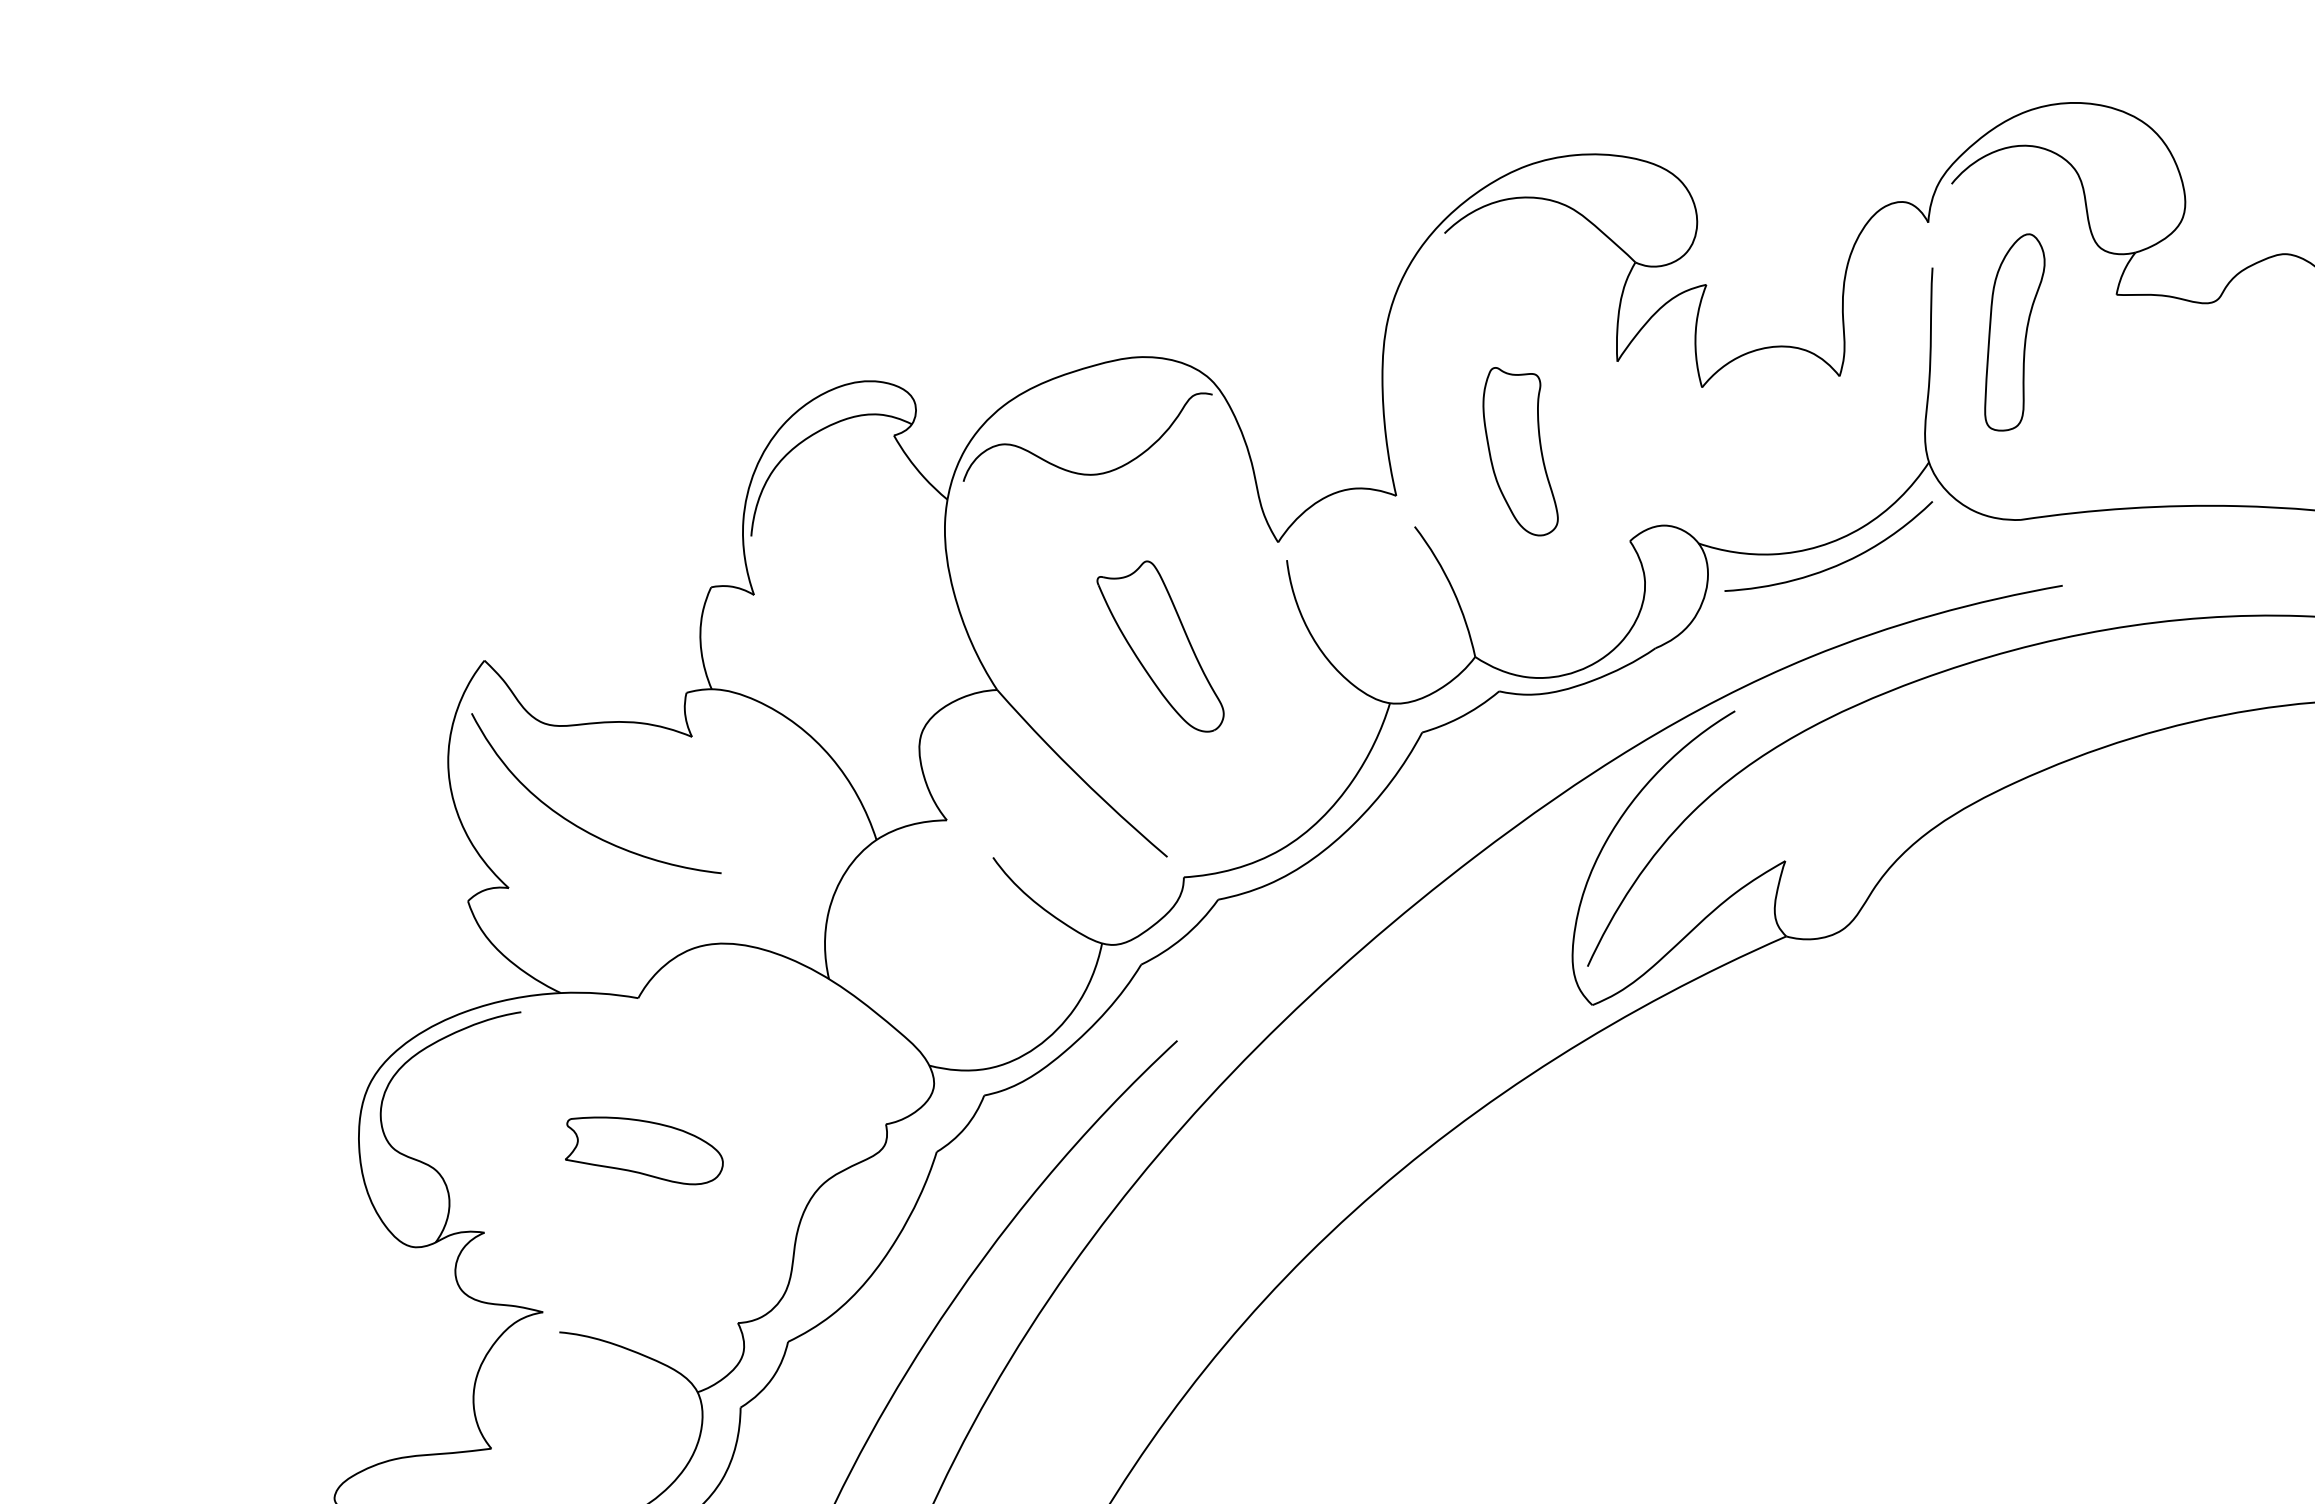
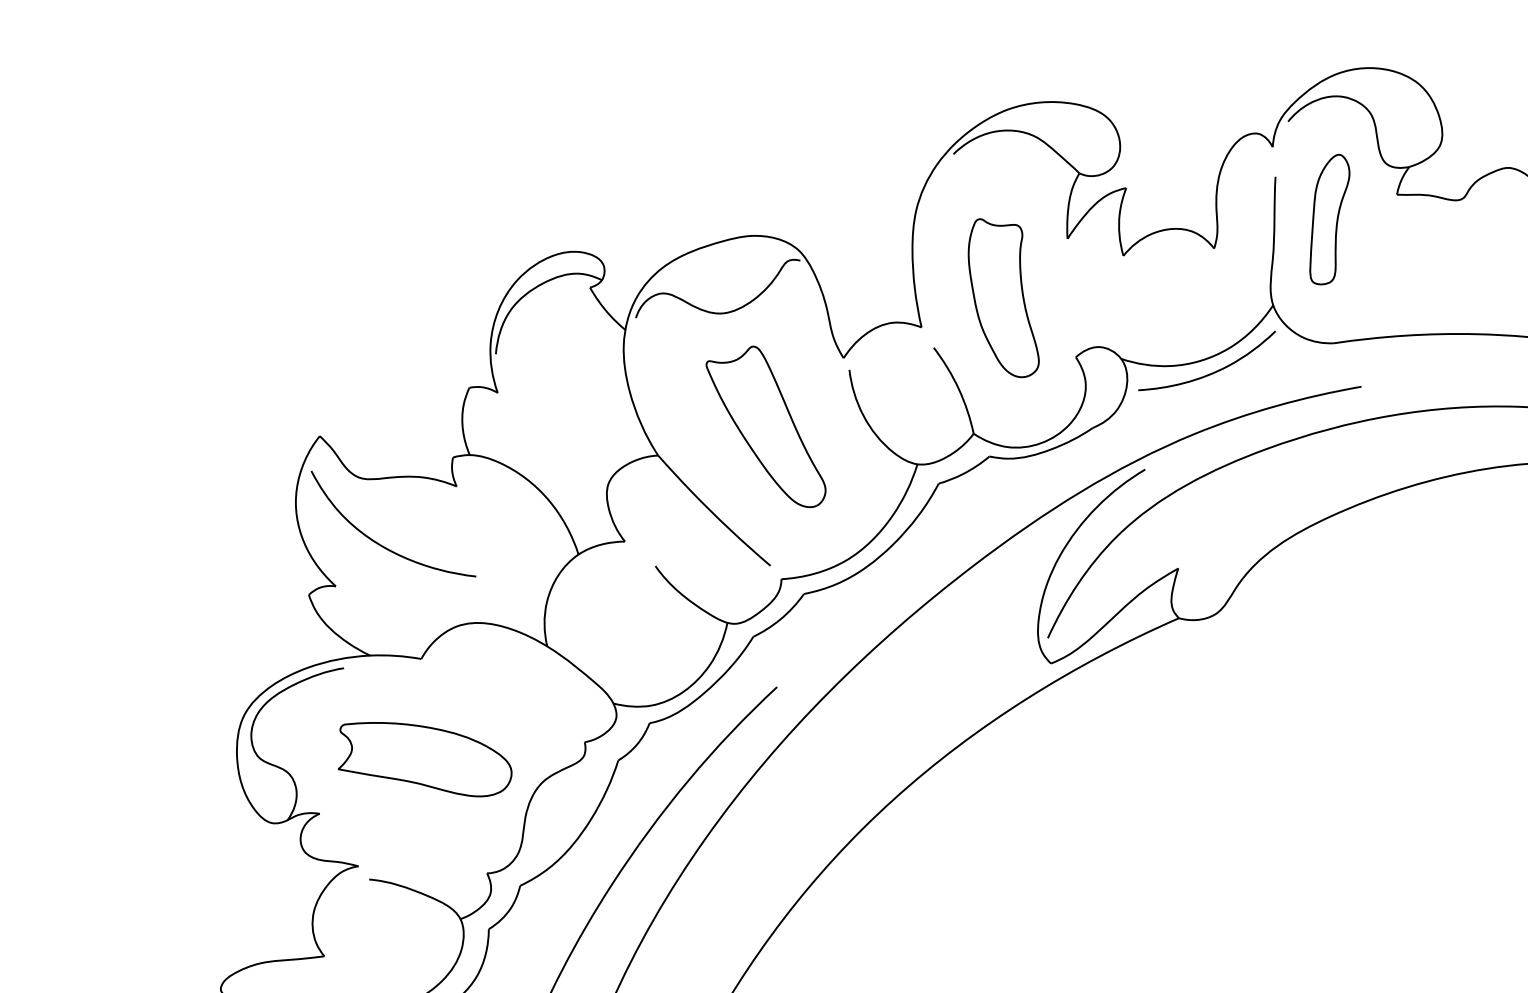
part: (1520, 452) -> (1003, 298), size x1.43
part: (1159, 645) -> (765, 426), size x1.43
part: (644, 1150) -> (425, 759), size x1.67

